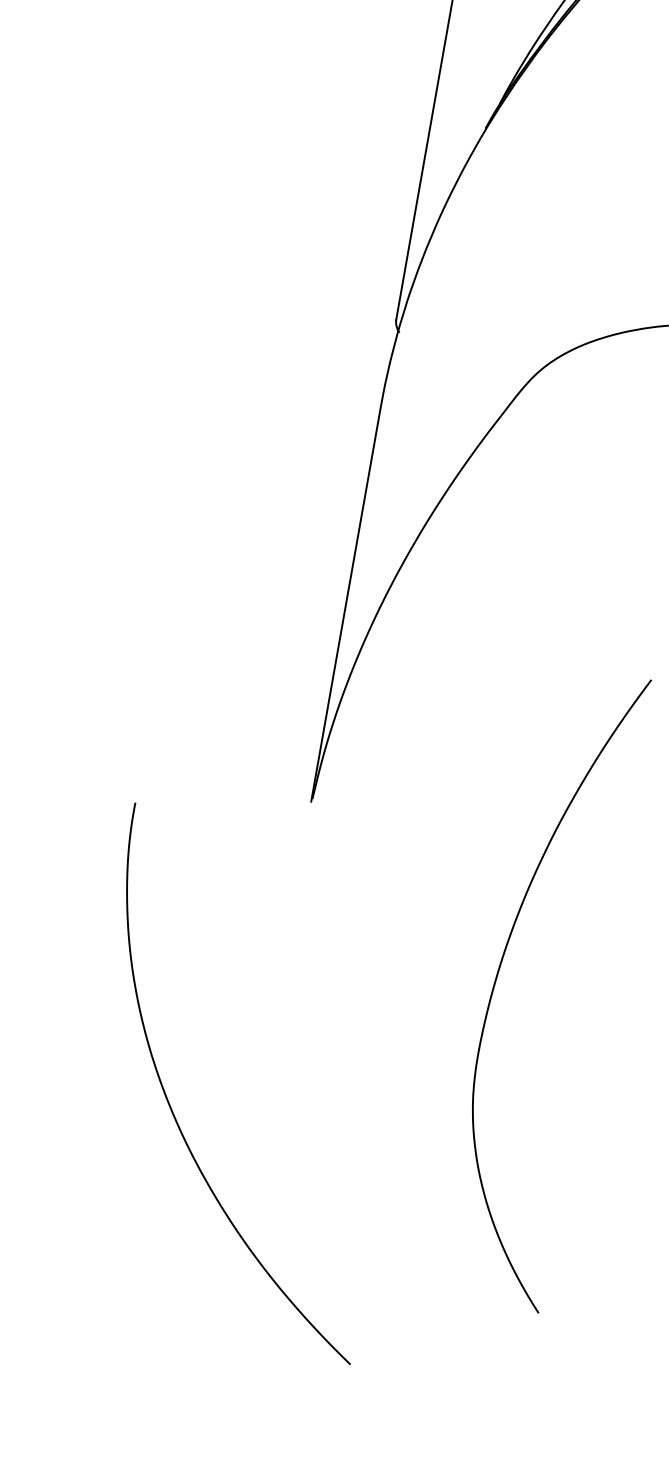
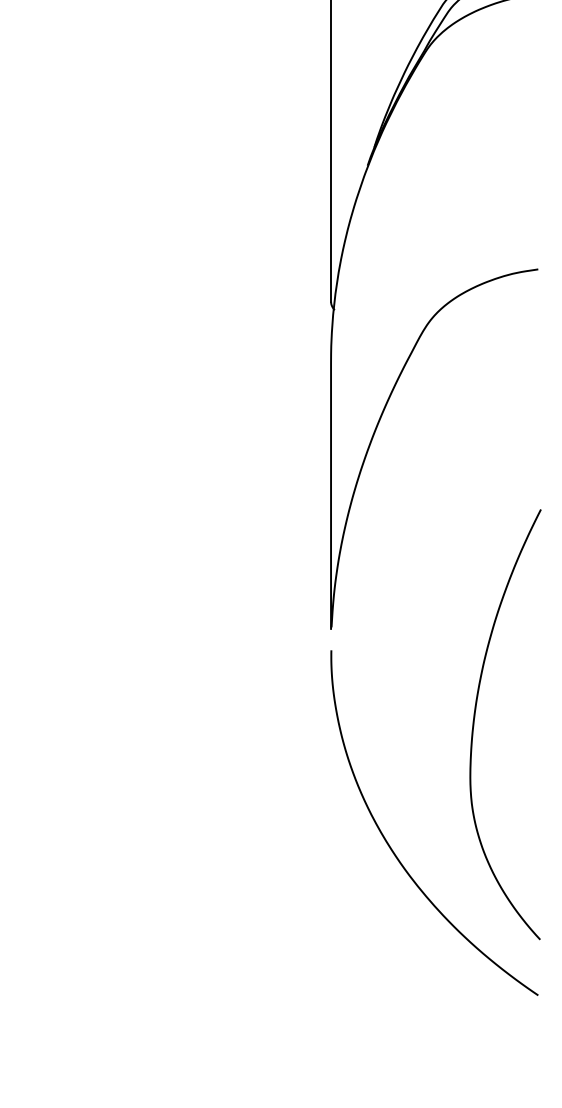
curve: (174, 1113) -> (393, 850), moved

